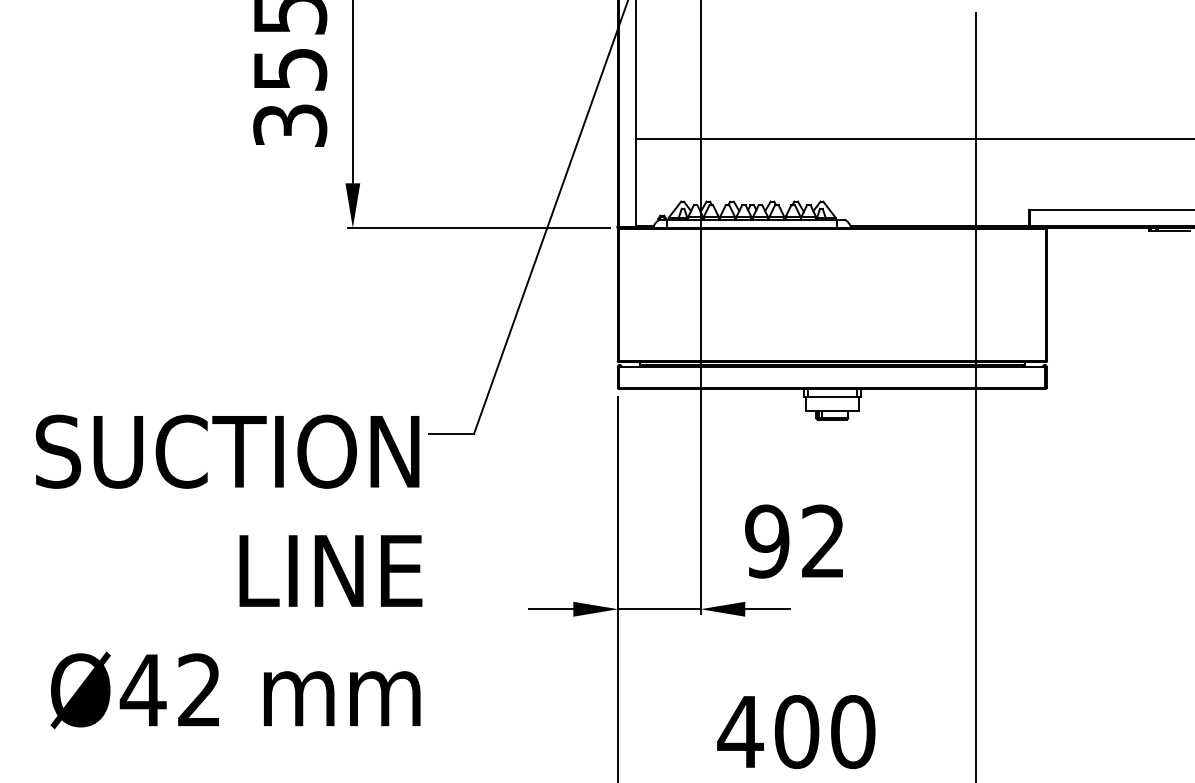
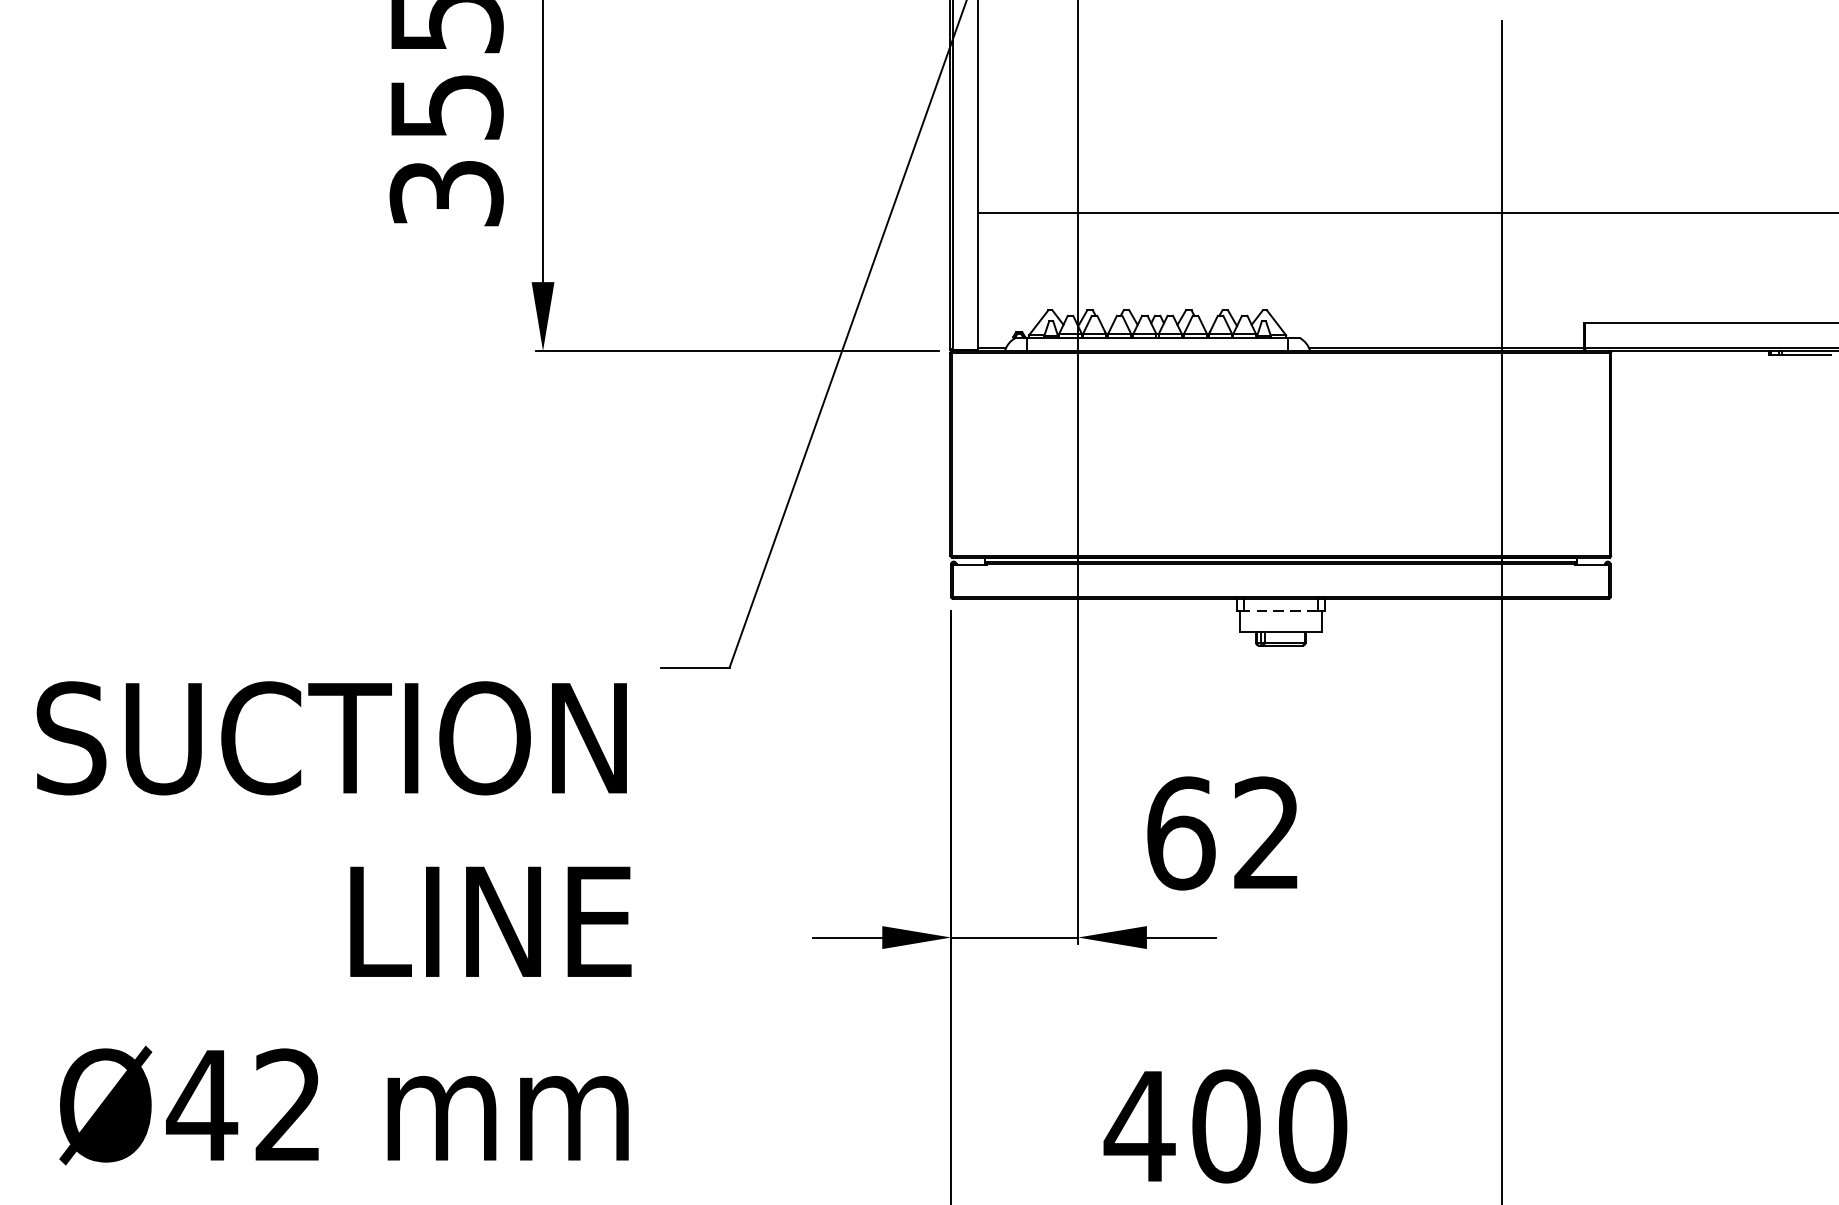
line: (831, 397) -> (1279, 611), solid -> dashed
text: (767, 541) -> (1181, 833), 92 -> 62
text: (228, 571) -> (333, 922), moved

